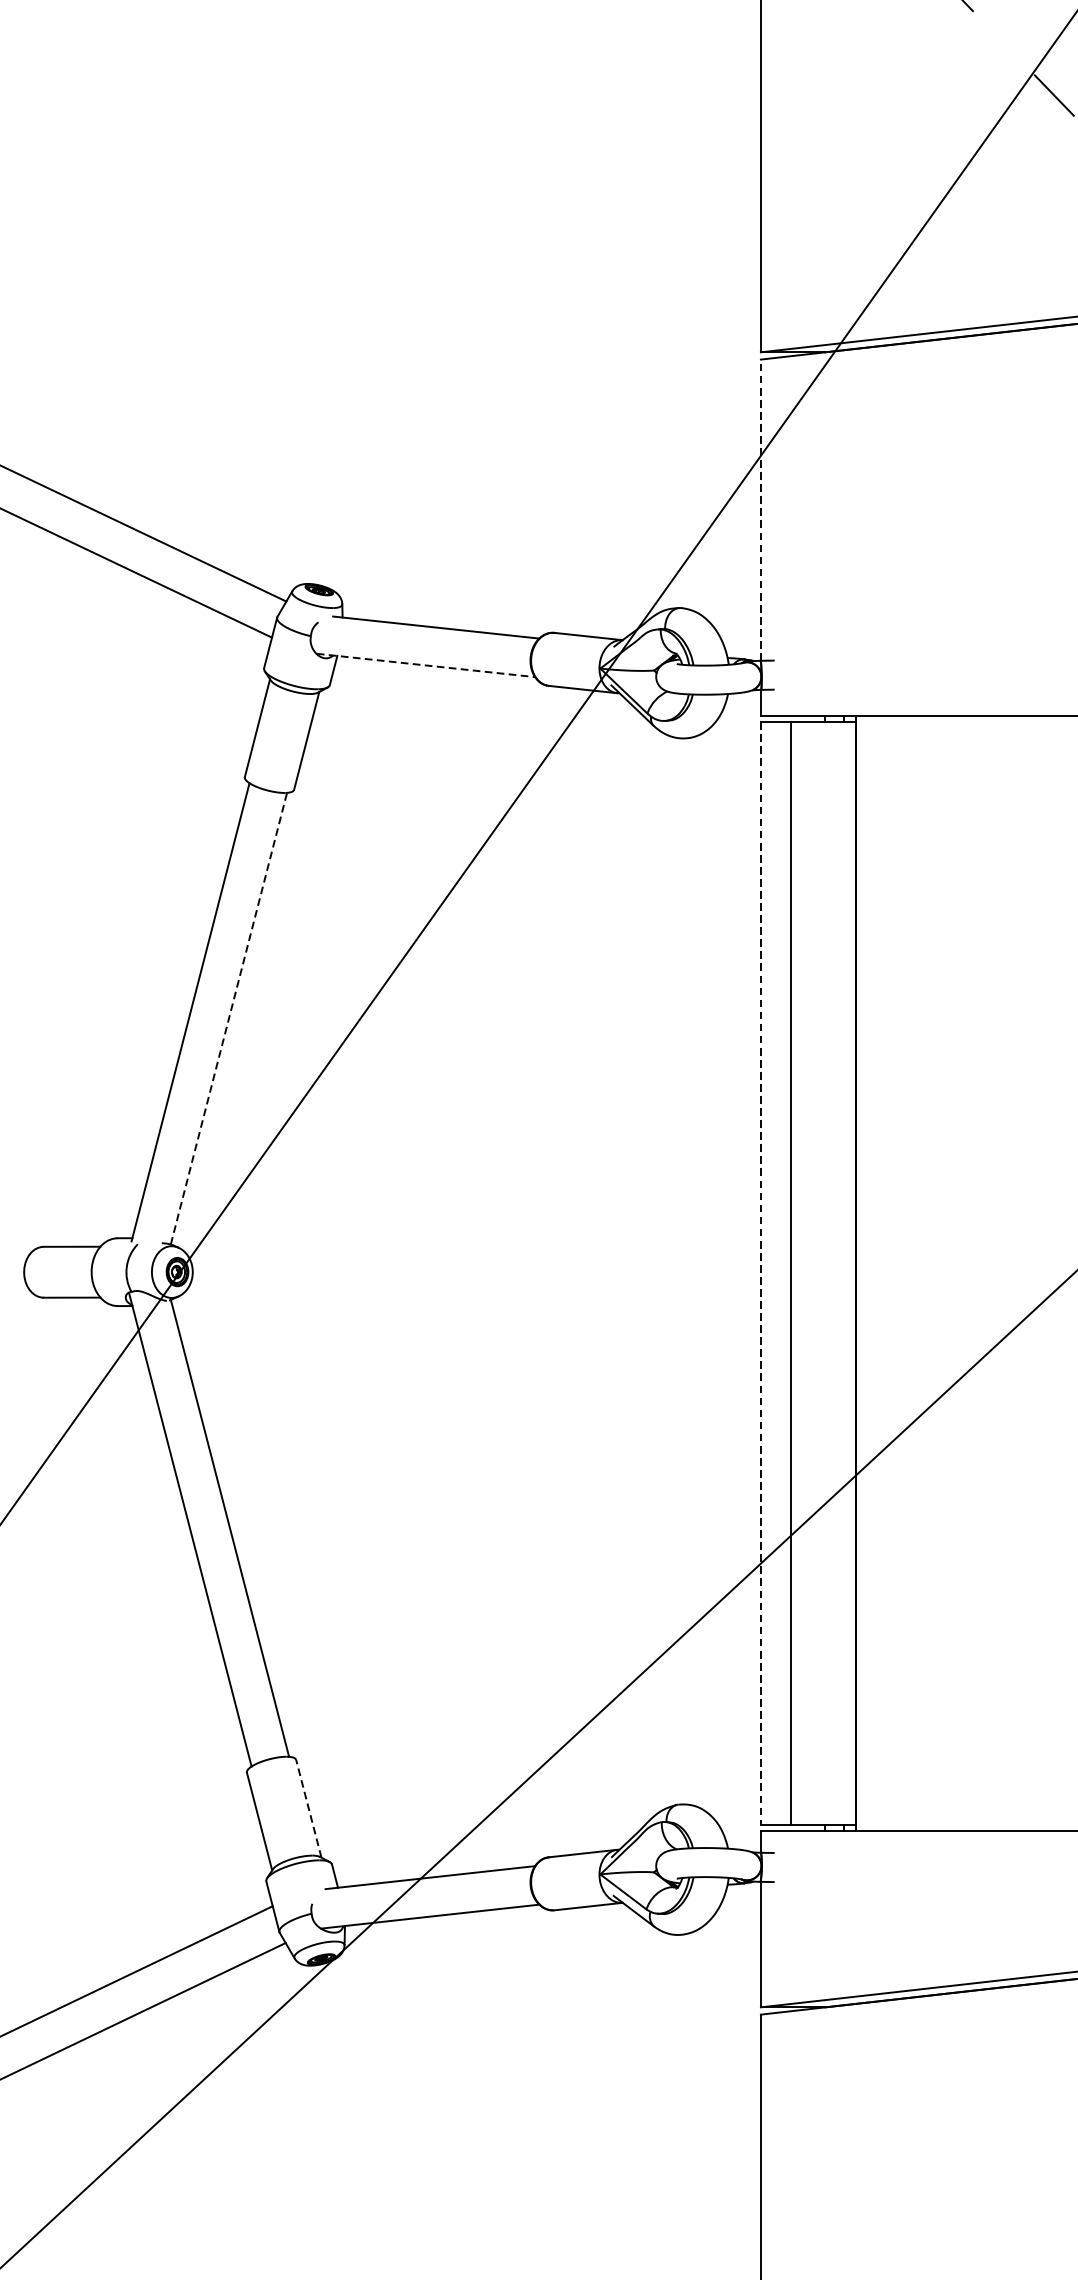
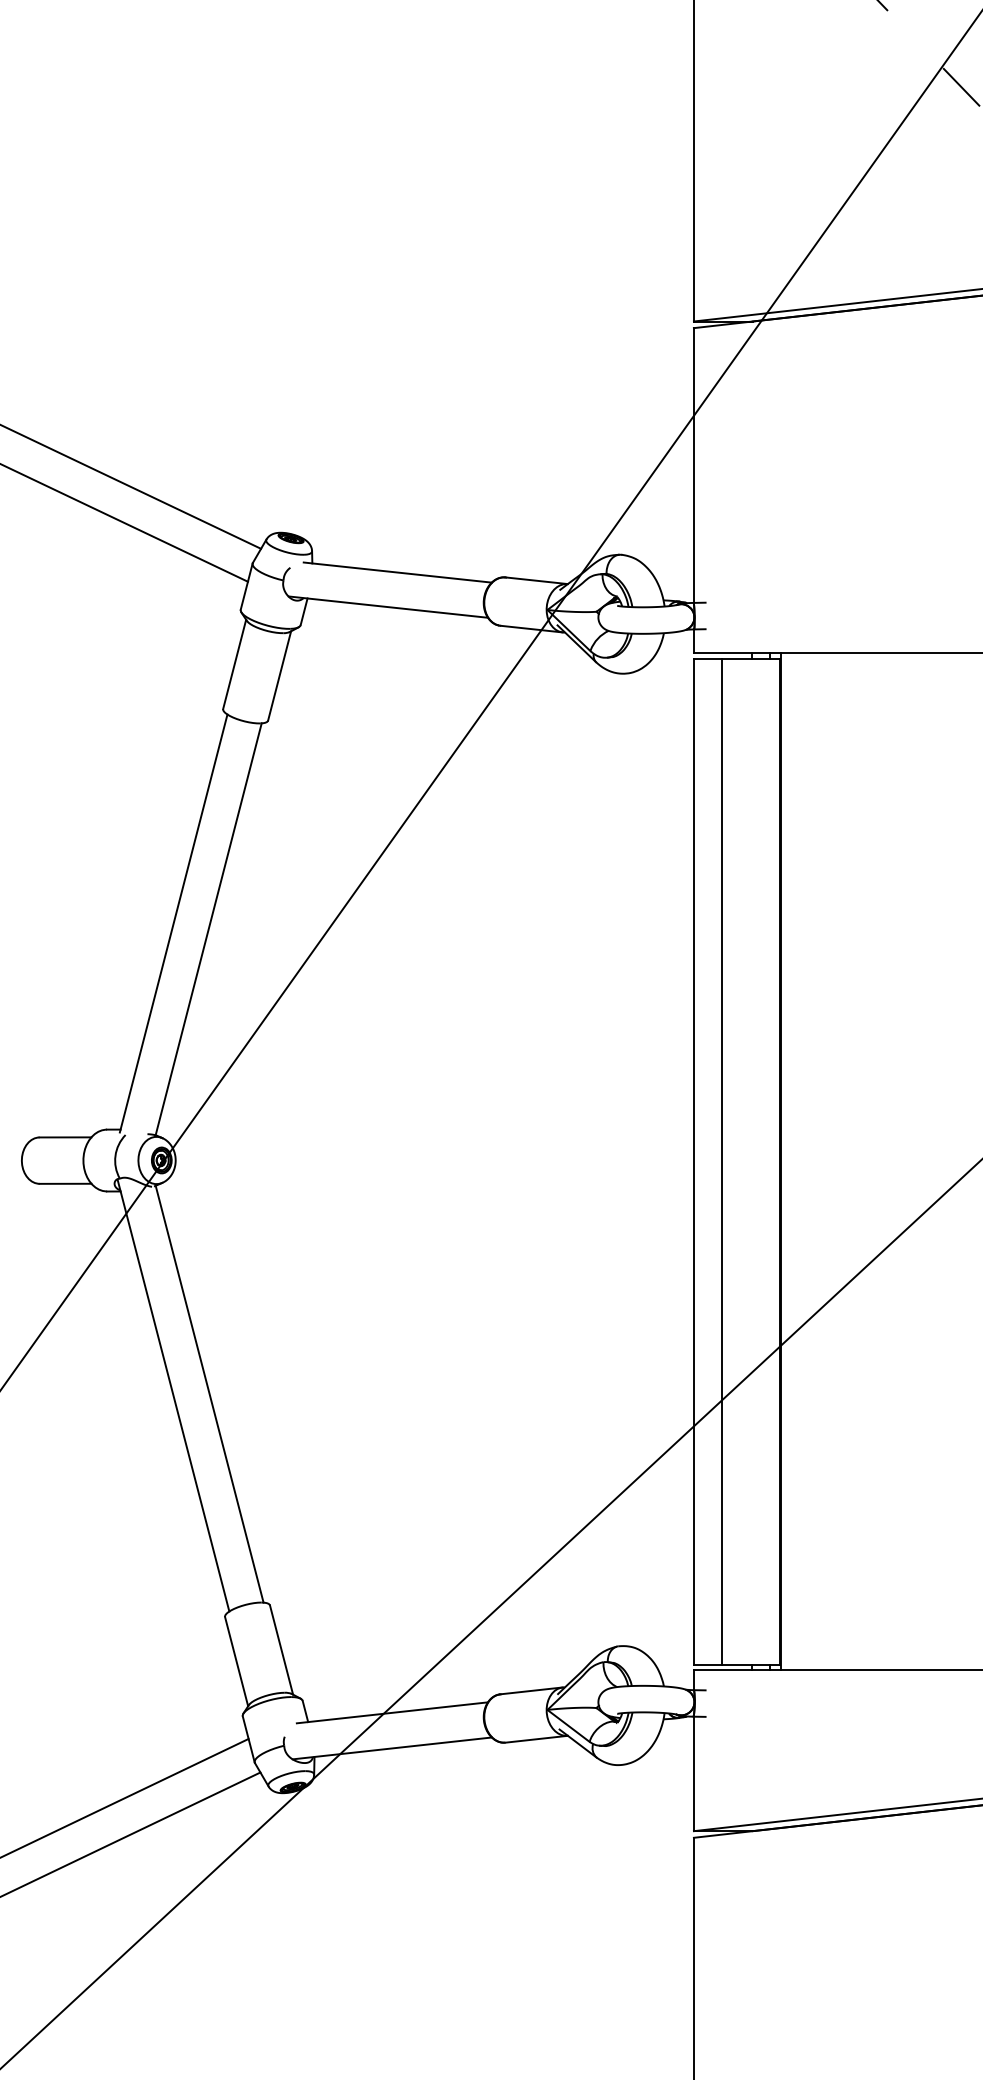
line: (760, 510) -> (693, 465), dashed -> solid
line: (426, 665) -> (388, 607), dashed -> solid
line: (228, 1018) -> (208, 929), dashed -> solid
line: (760, 1273) -> (693, 1161), dashed -> solid
line: (308, 1808) -> (281, 1649), dashed -> solid

